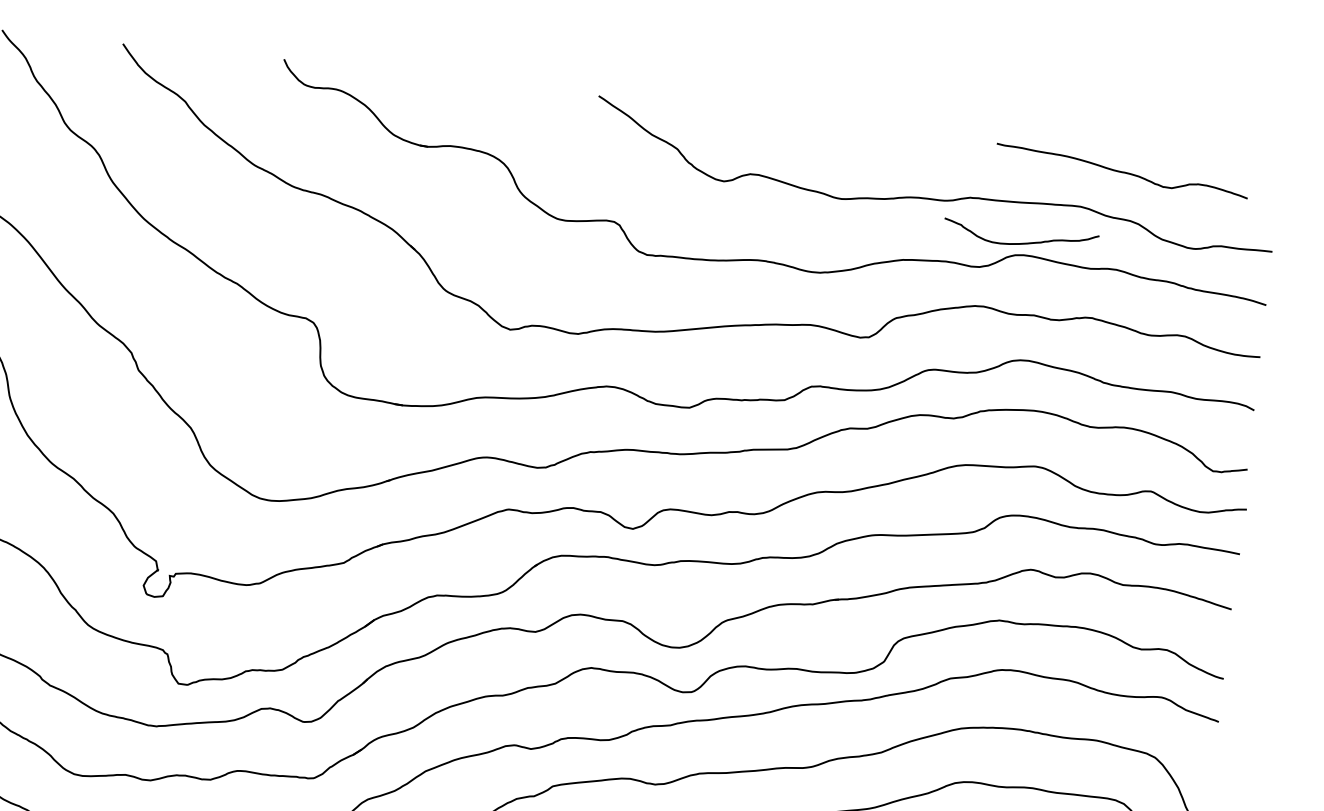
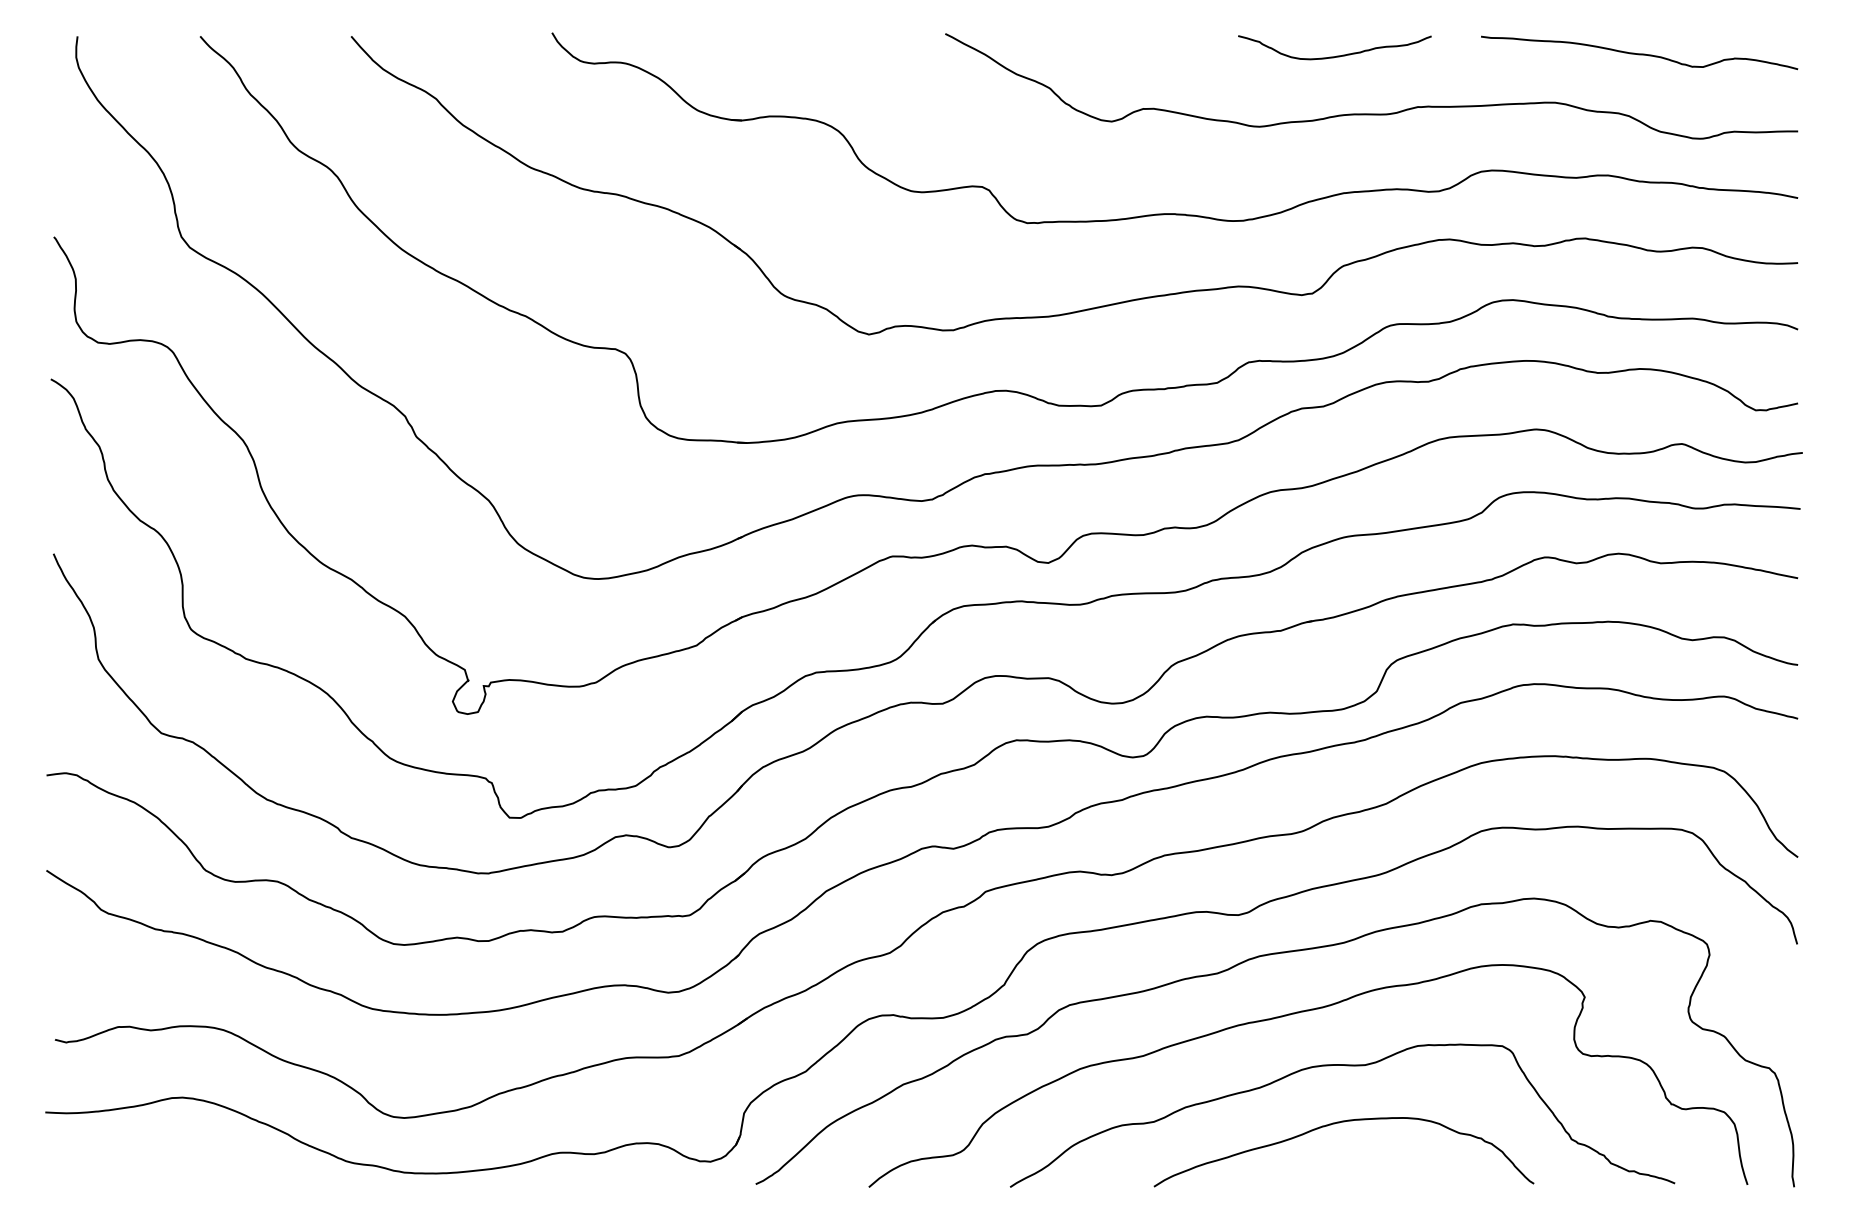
curve: (1122, 171) -> (1639, 53), moved
curve: (1021, 242) -> (1336, 55), moved

